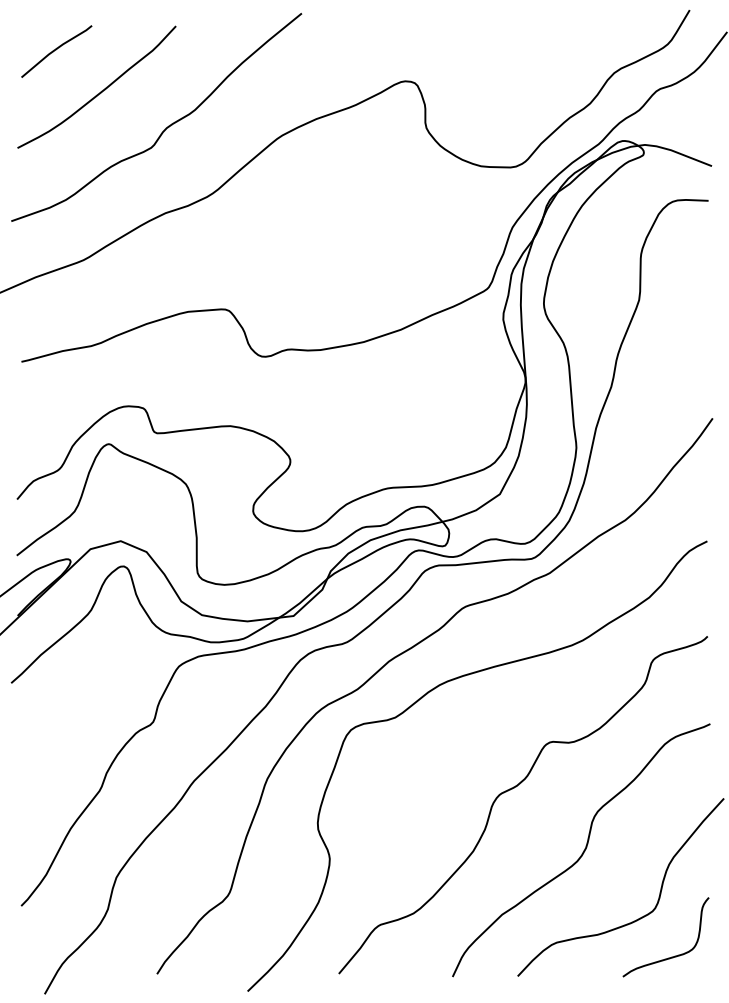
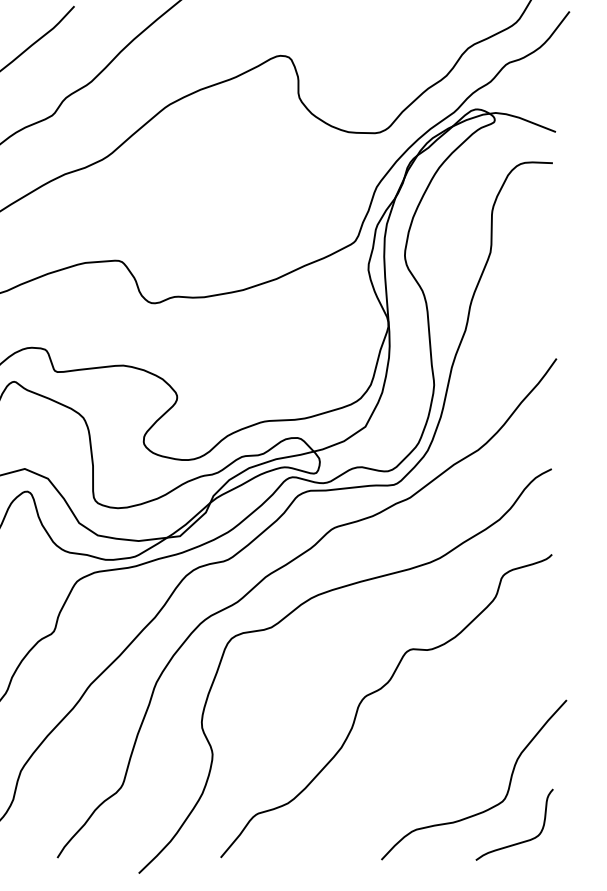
curve: (583, 850) -> (440, 746), removed

